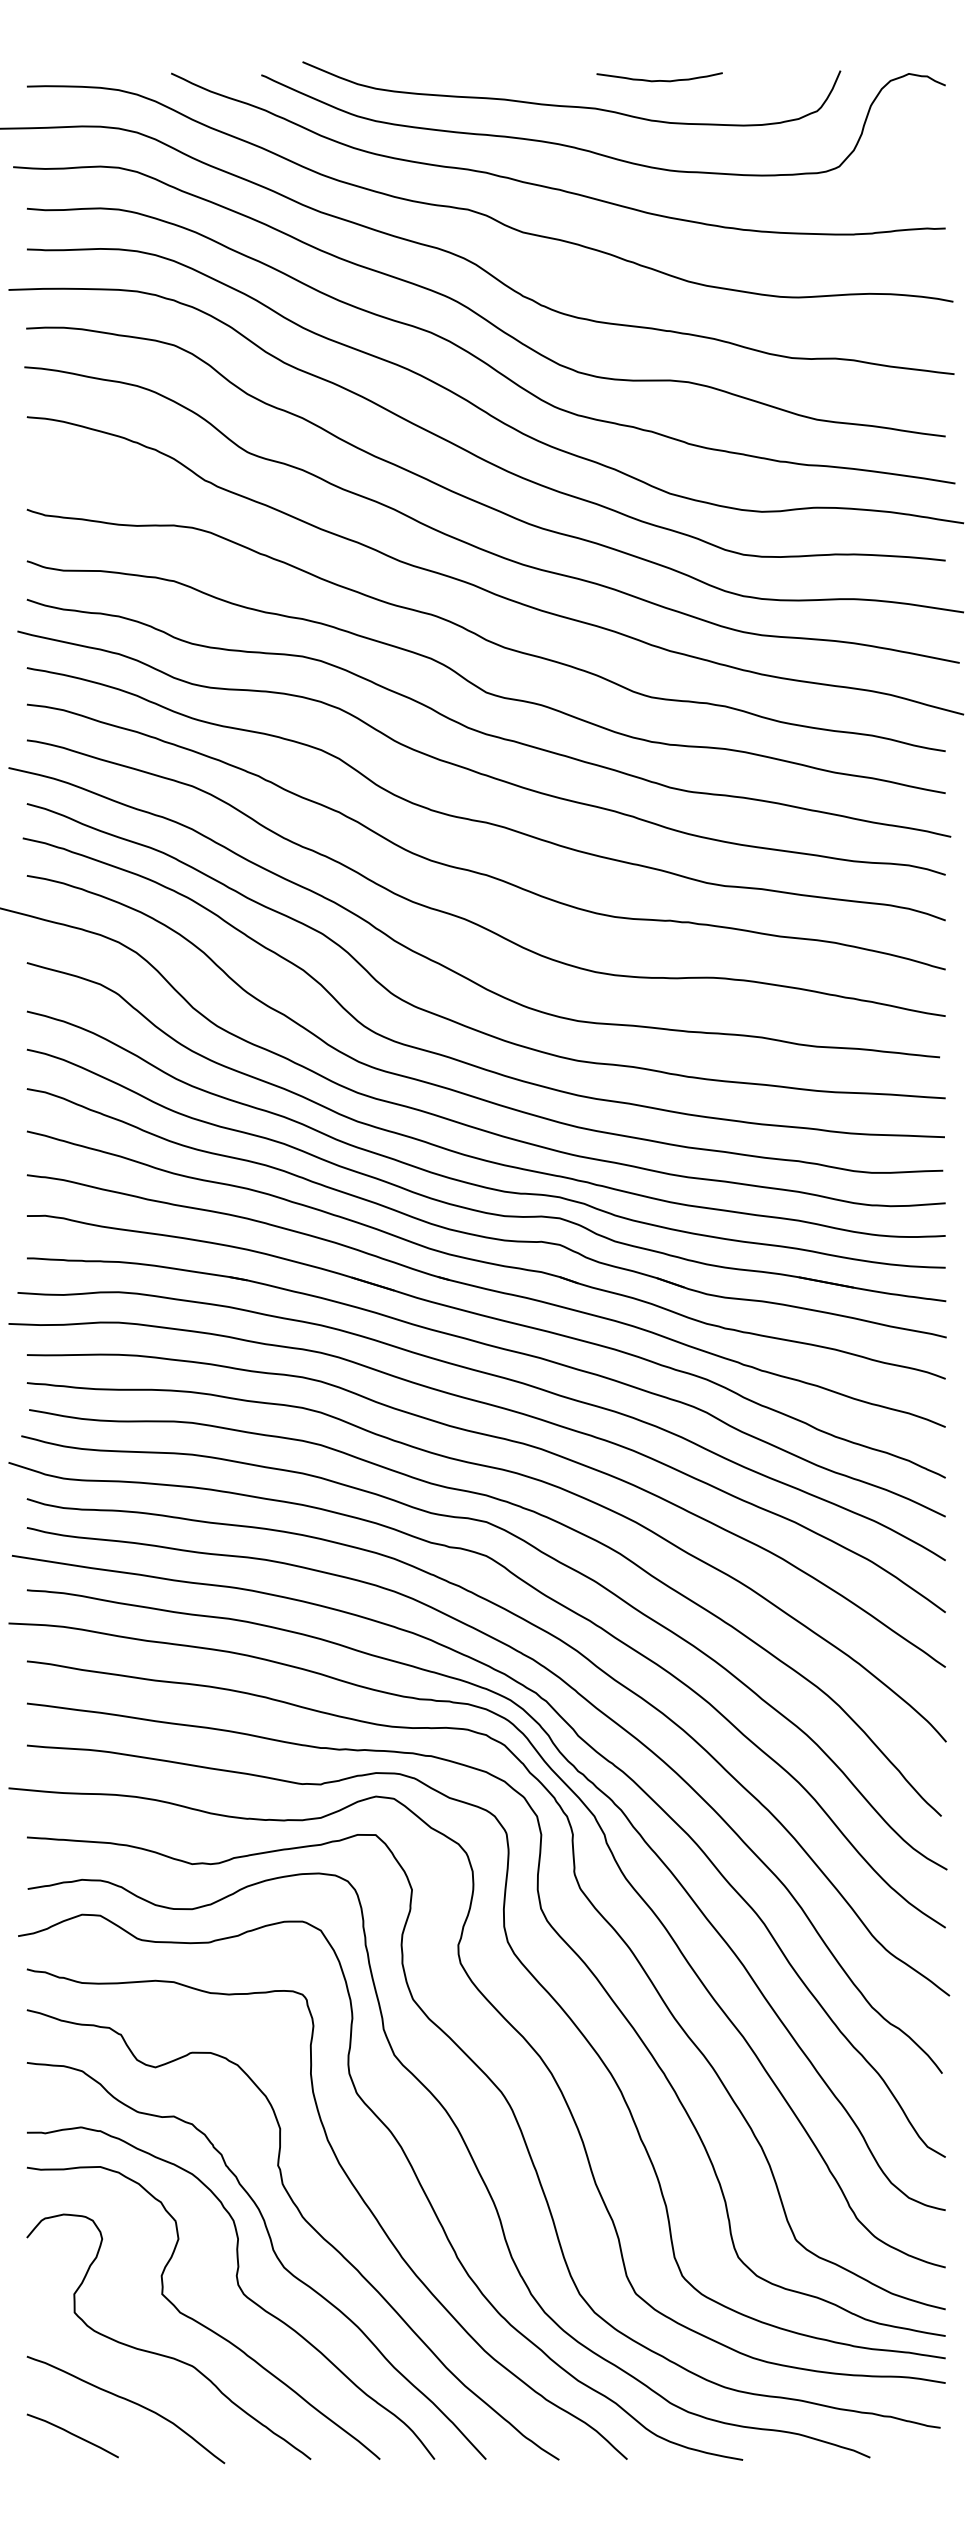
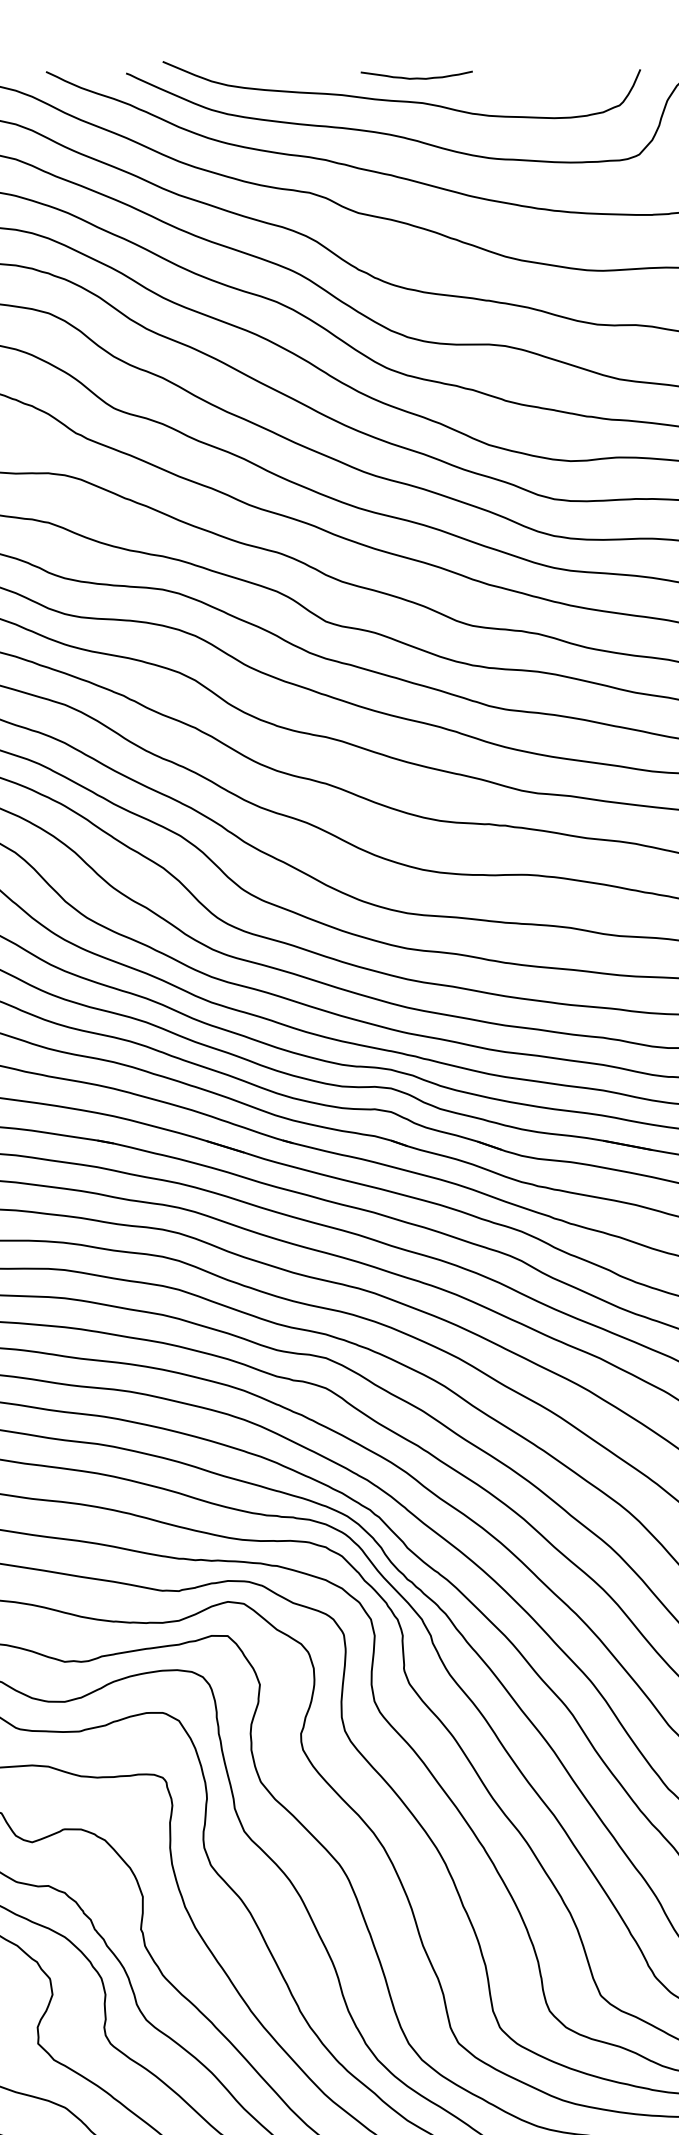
curve: (659, 80) -> (416, 78), moved

